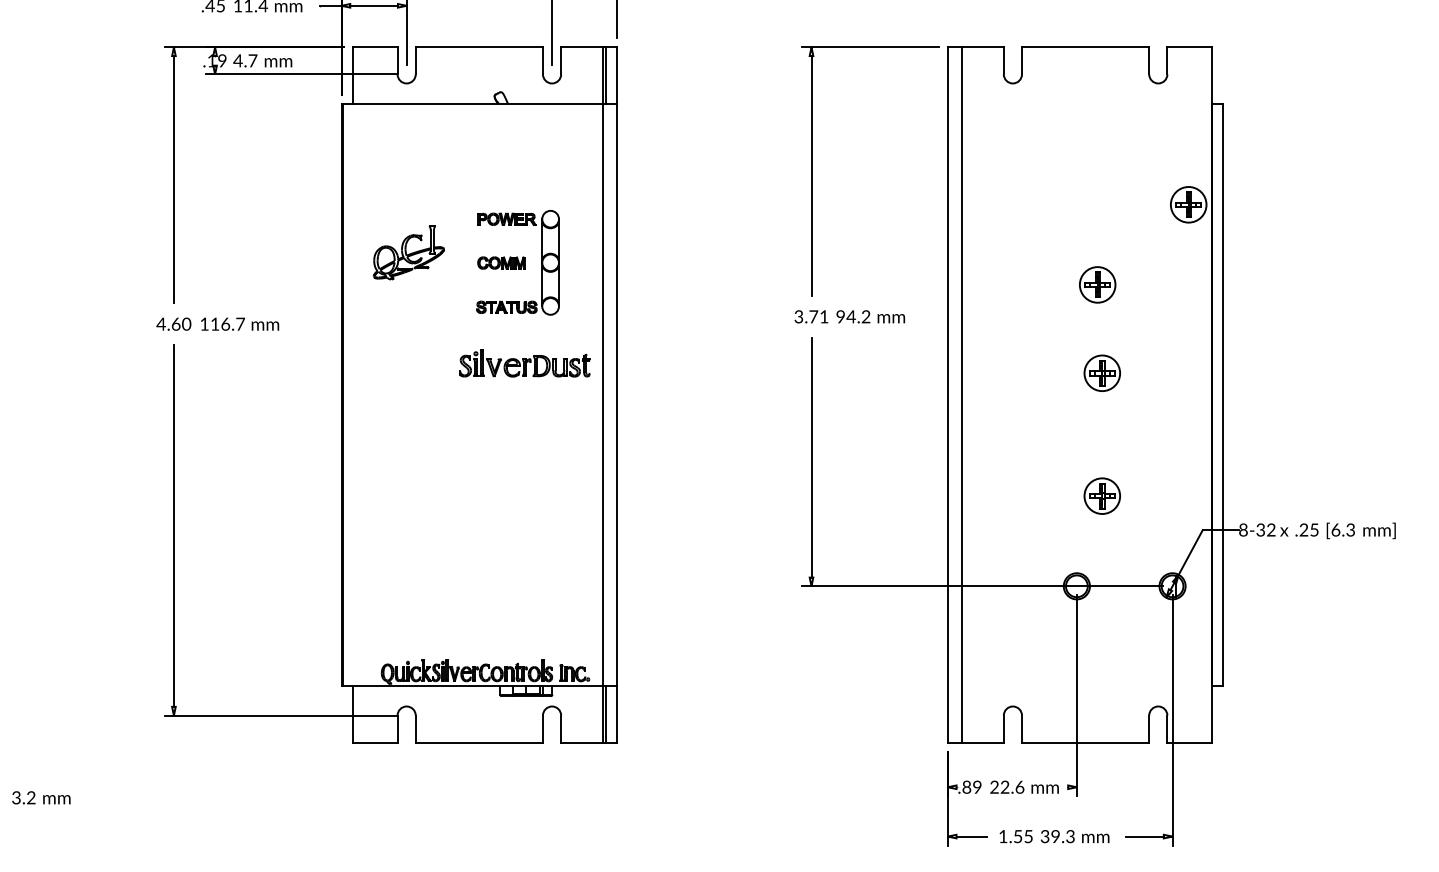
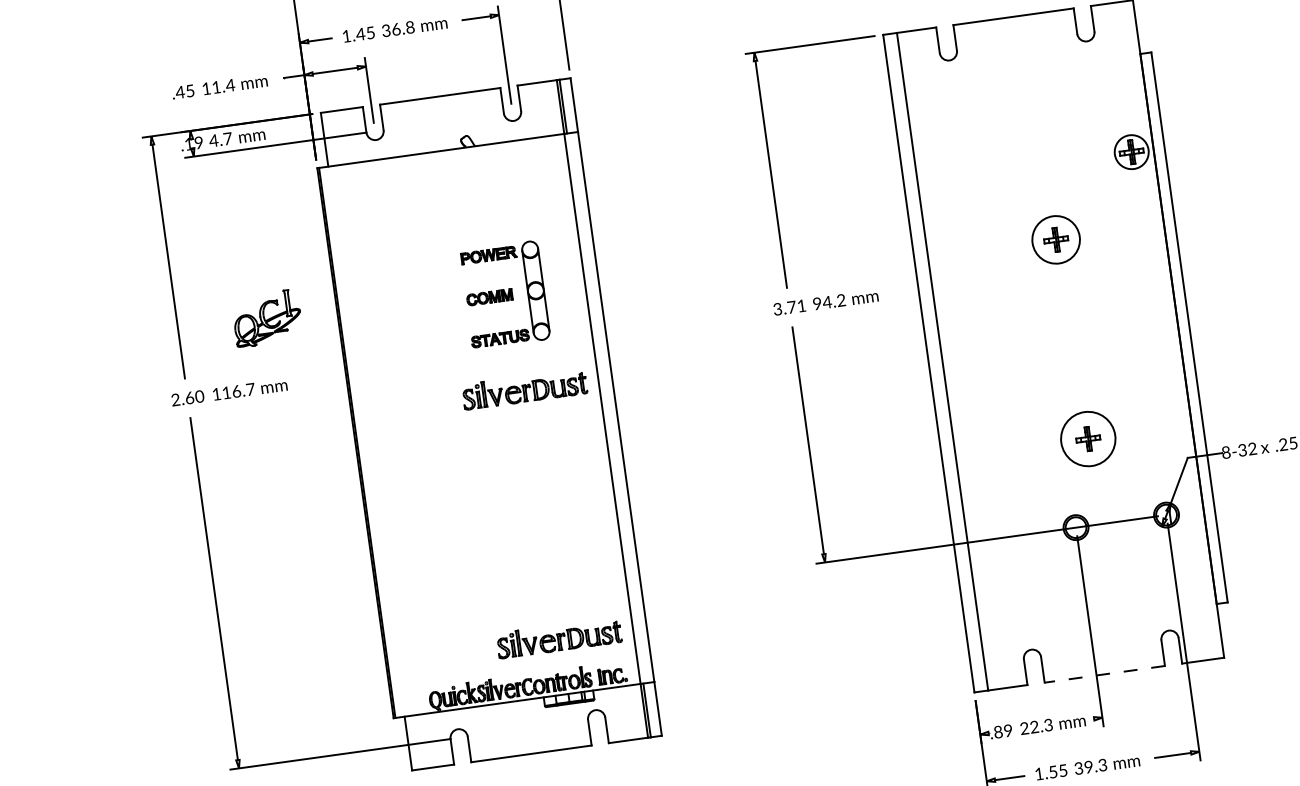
part: (408, 252) -> (266, 318), moved
circle: (1097, 284) -> (1055, 239), size x1.4
text: (160, 323) -> (174, 399), 4.60 -> 2.60
part: (1101, 372) -> (1071, 322), removed
circle: (1102, 495) -> (1088, 438), size x1.6
part: (524, 626) -> (558, 638), added
line: (1085, 742) -> (1104, 674), solid -> dashed
text: (1019, 786) -> (1048, 724), 22.6 -> 22.3

